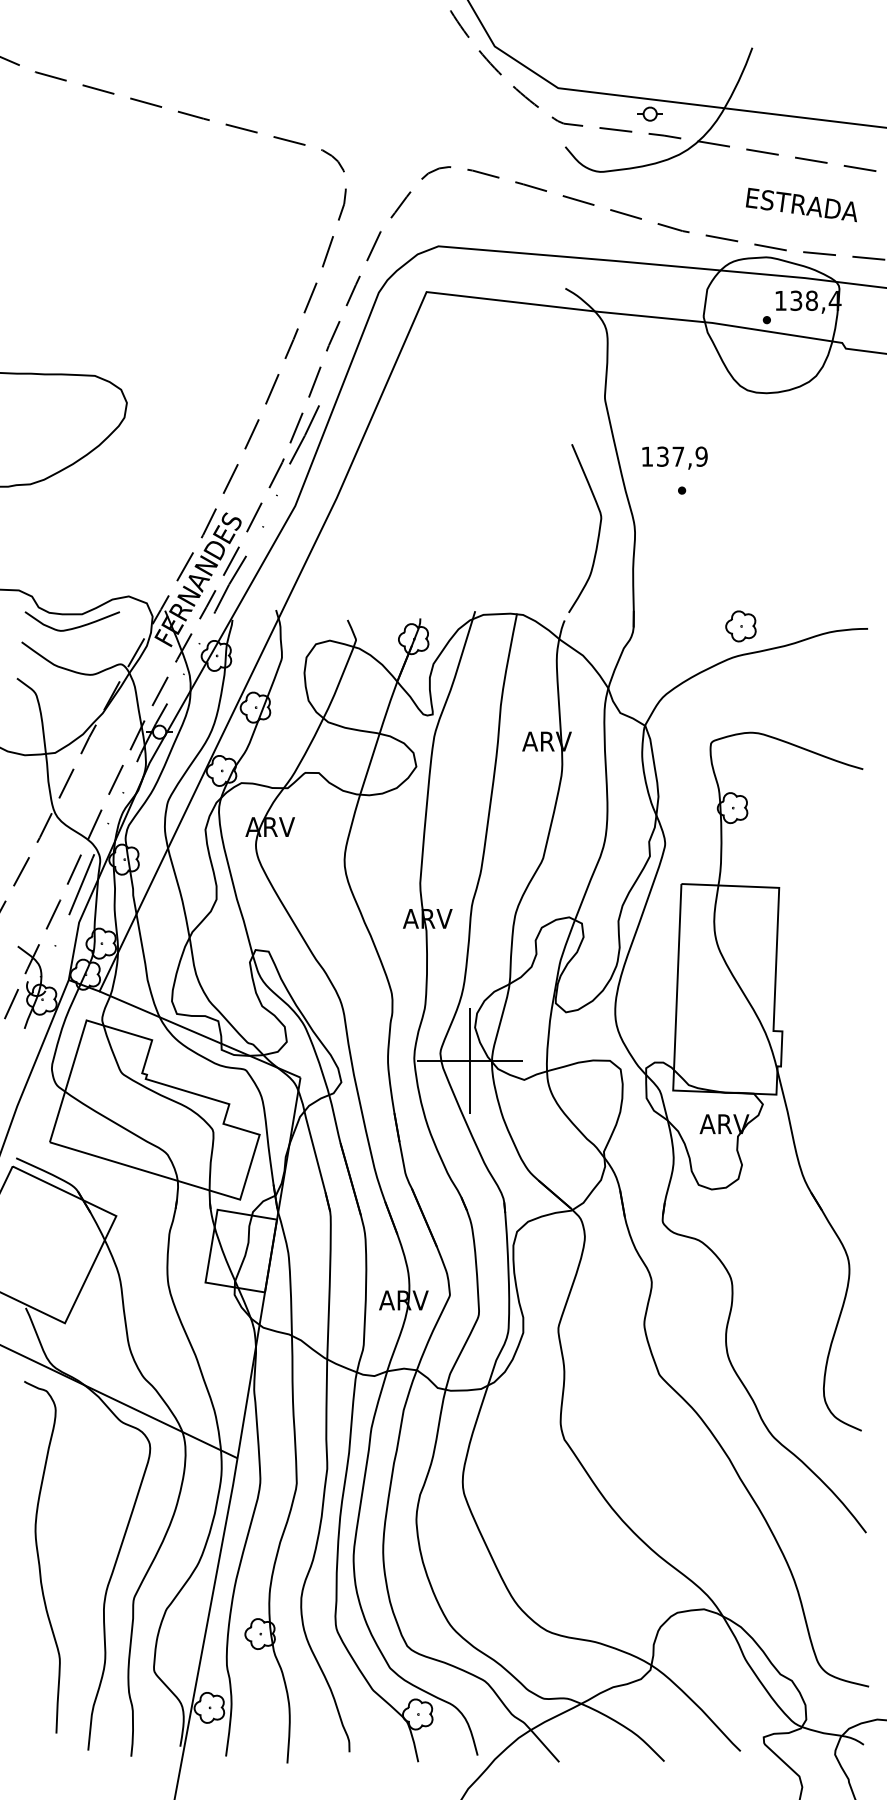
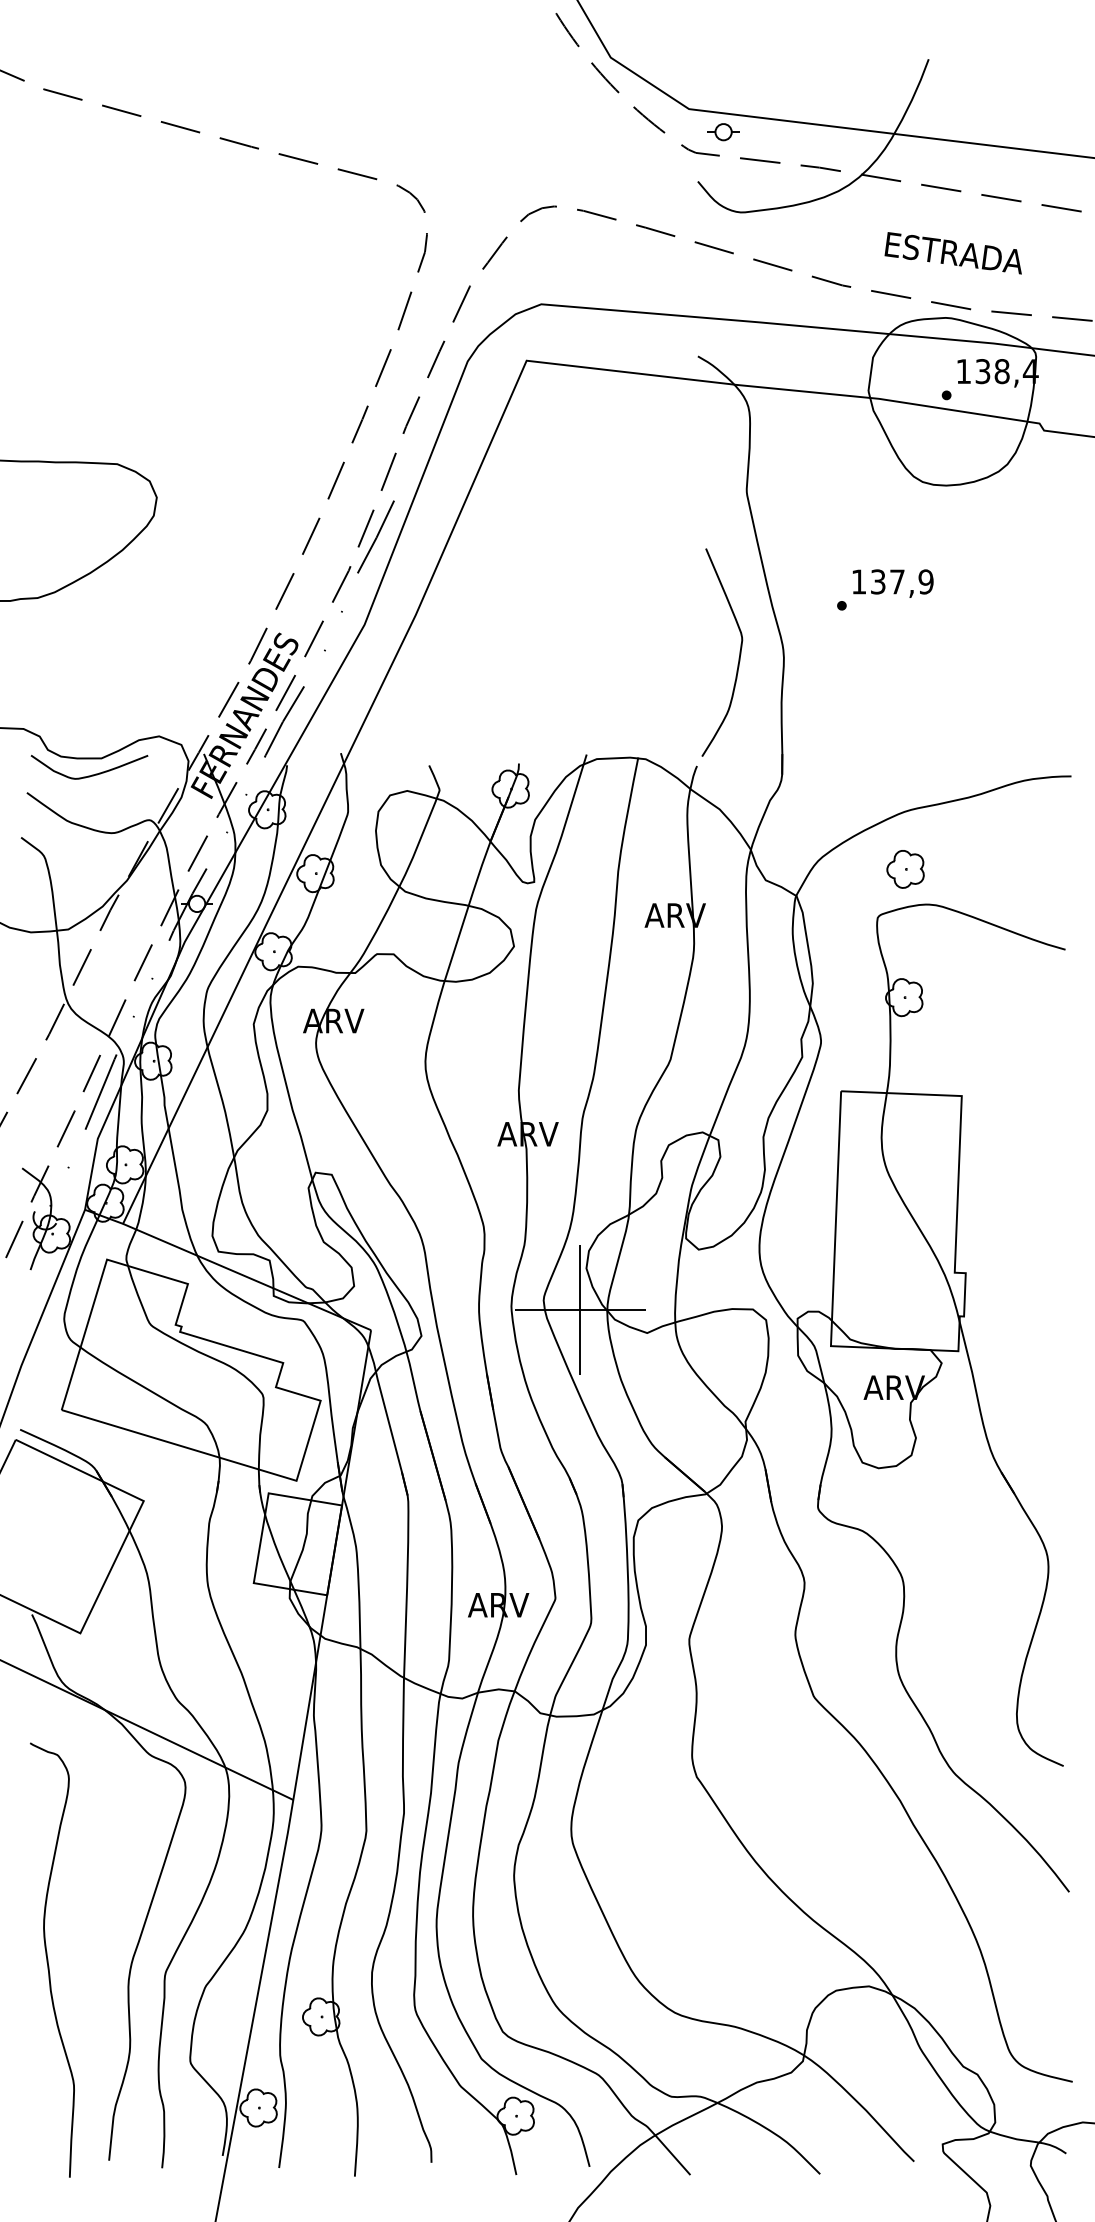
part: (650, 114) -> (723, 132), moved
text: (800, 205) -> (952, 253), moved
text: (674, 457) -> (892, 583), moved
part: (740, 626) -> (905, 869), moved
curve: (39, 1556) -> (48, 1959), moved

